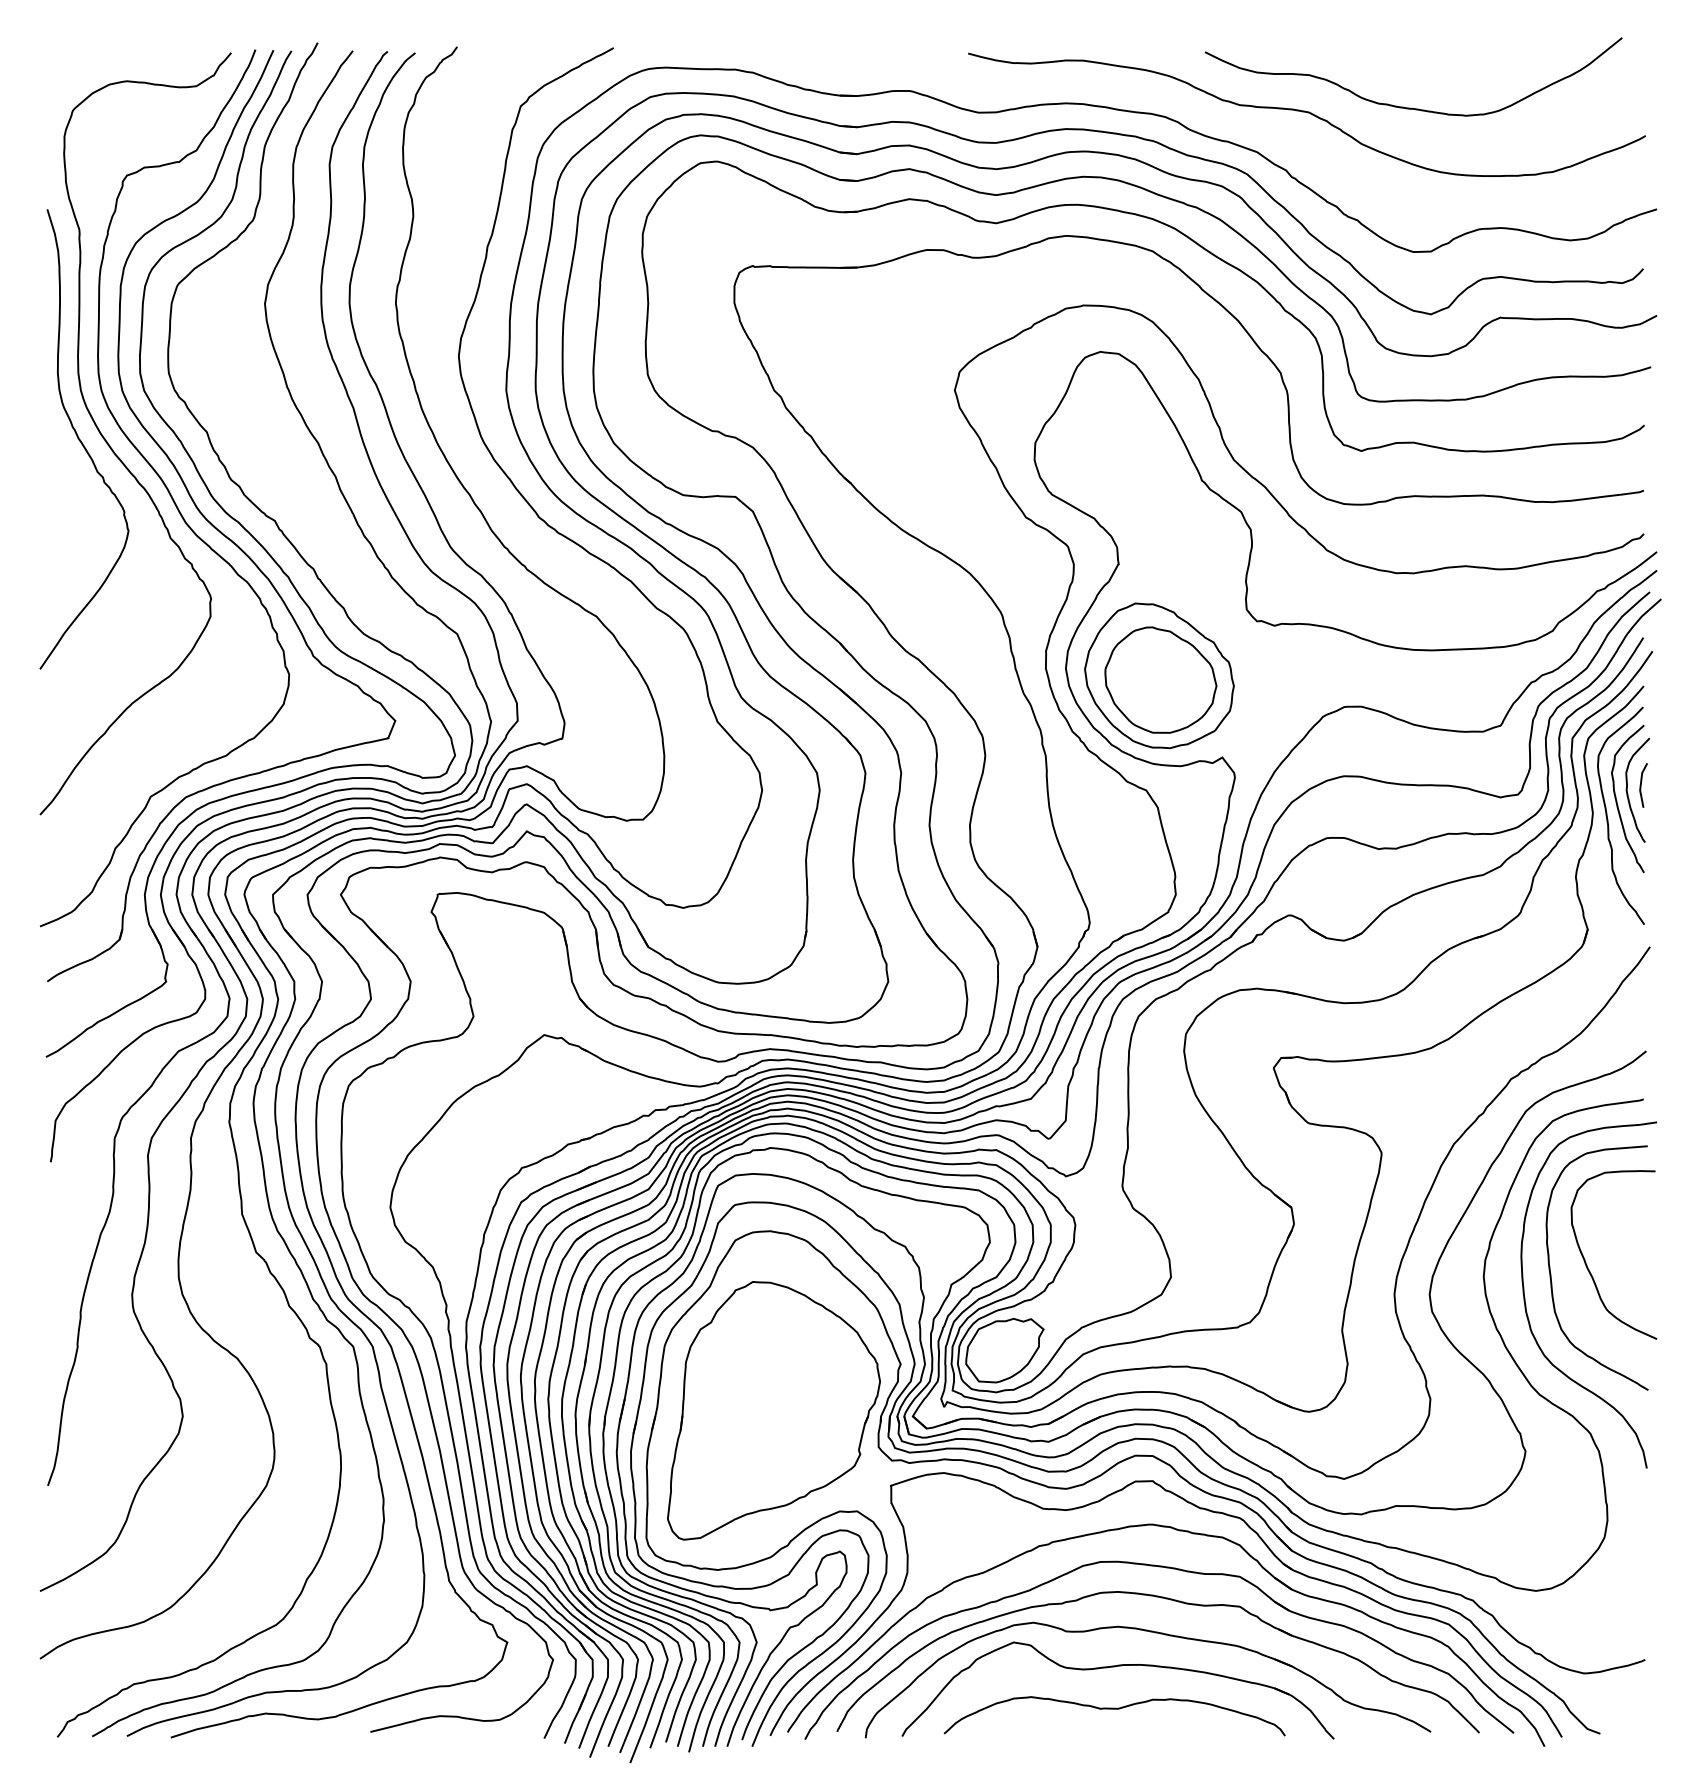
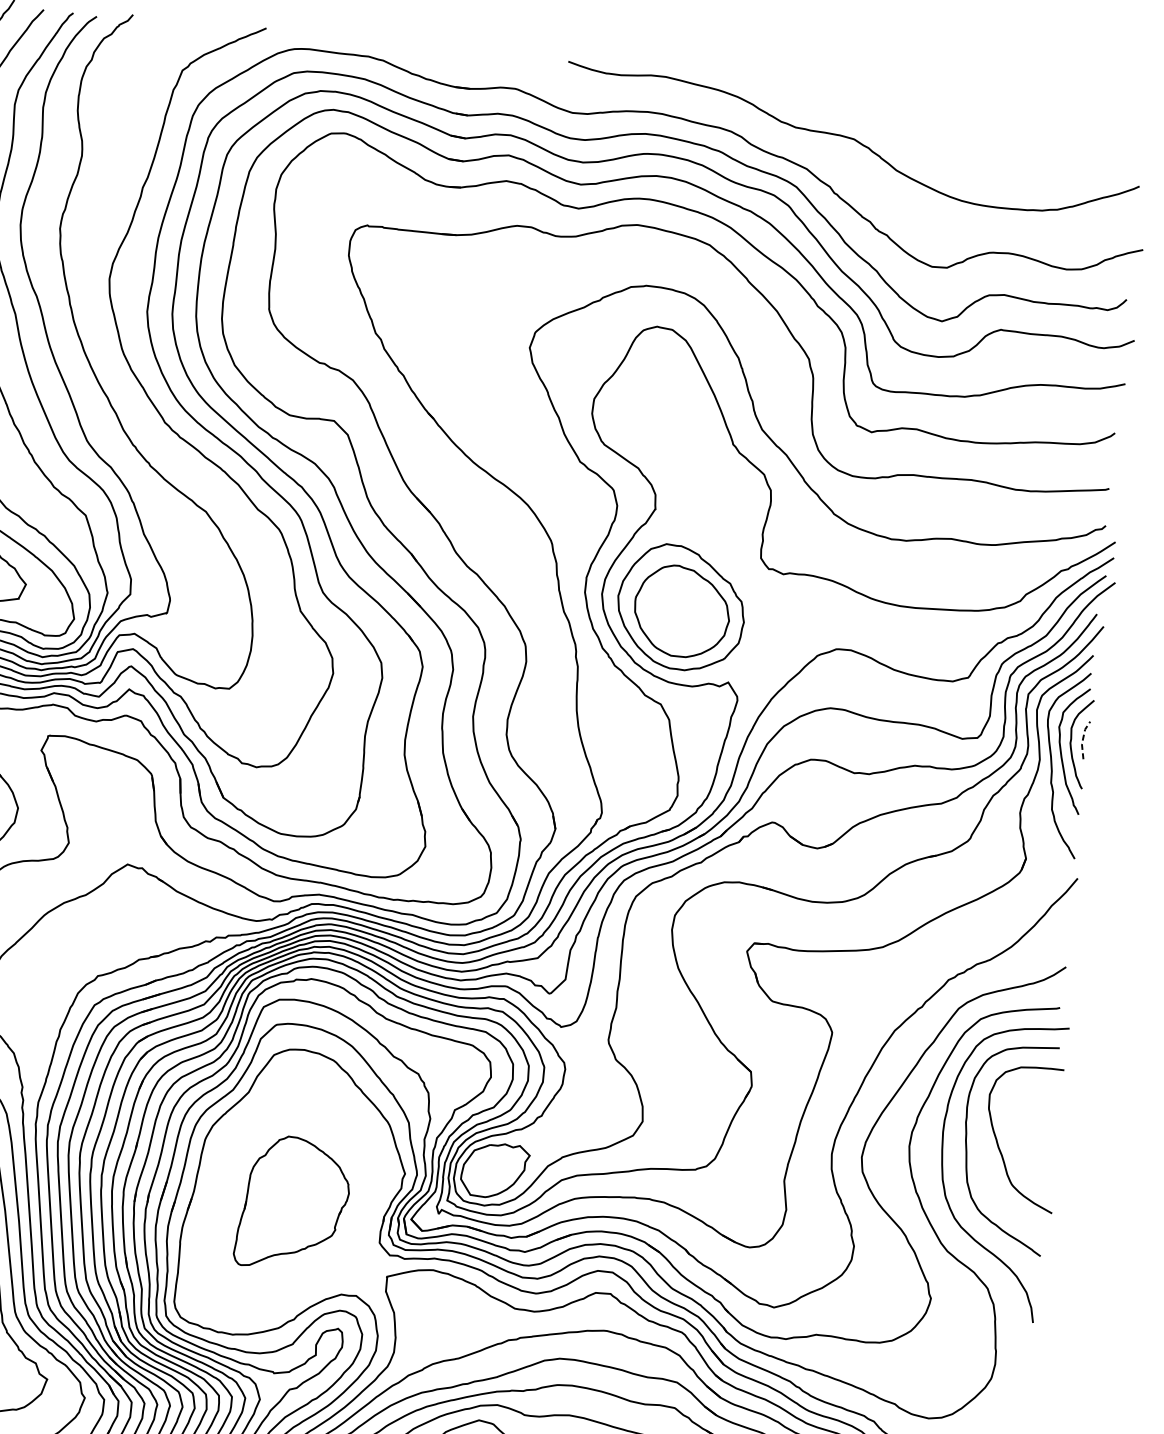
curve: (1411, 107) -> (942, 143), removed
line: (1640, 784) -> (1082, 739), solid -> dashed
part: (773, 1410) -> (292, 1203), size x0.6

